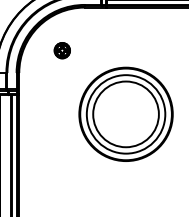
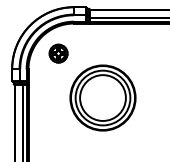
part: (62, 50) -> (58, 53), size x1.67

